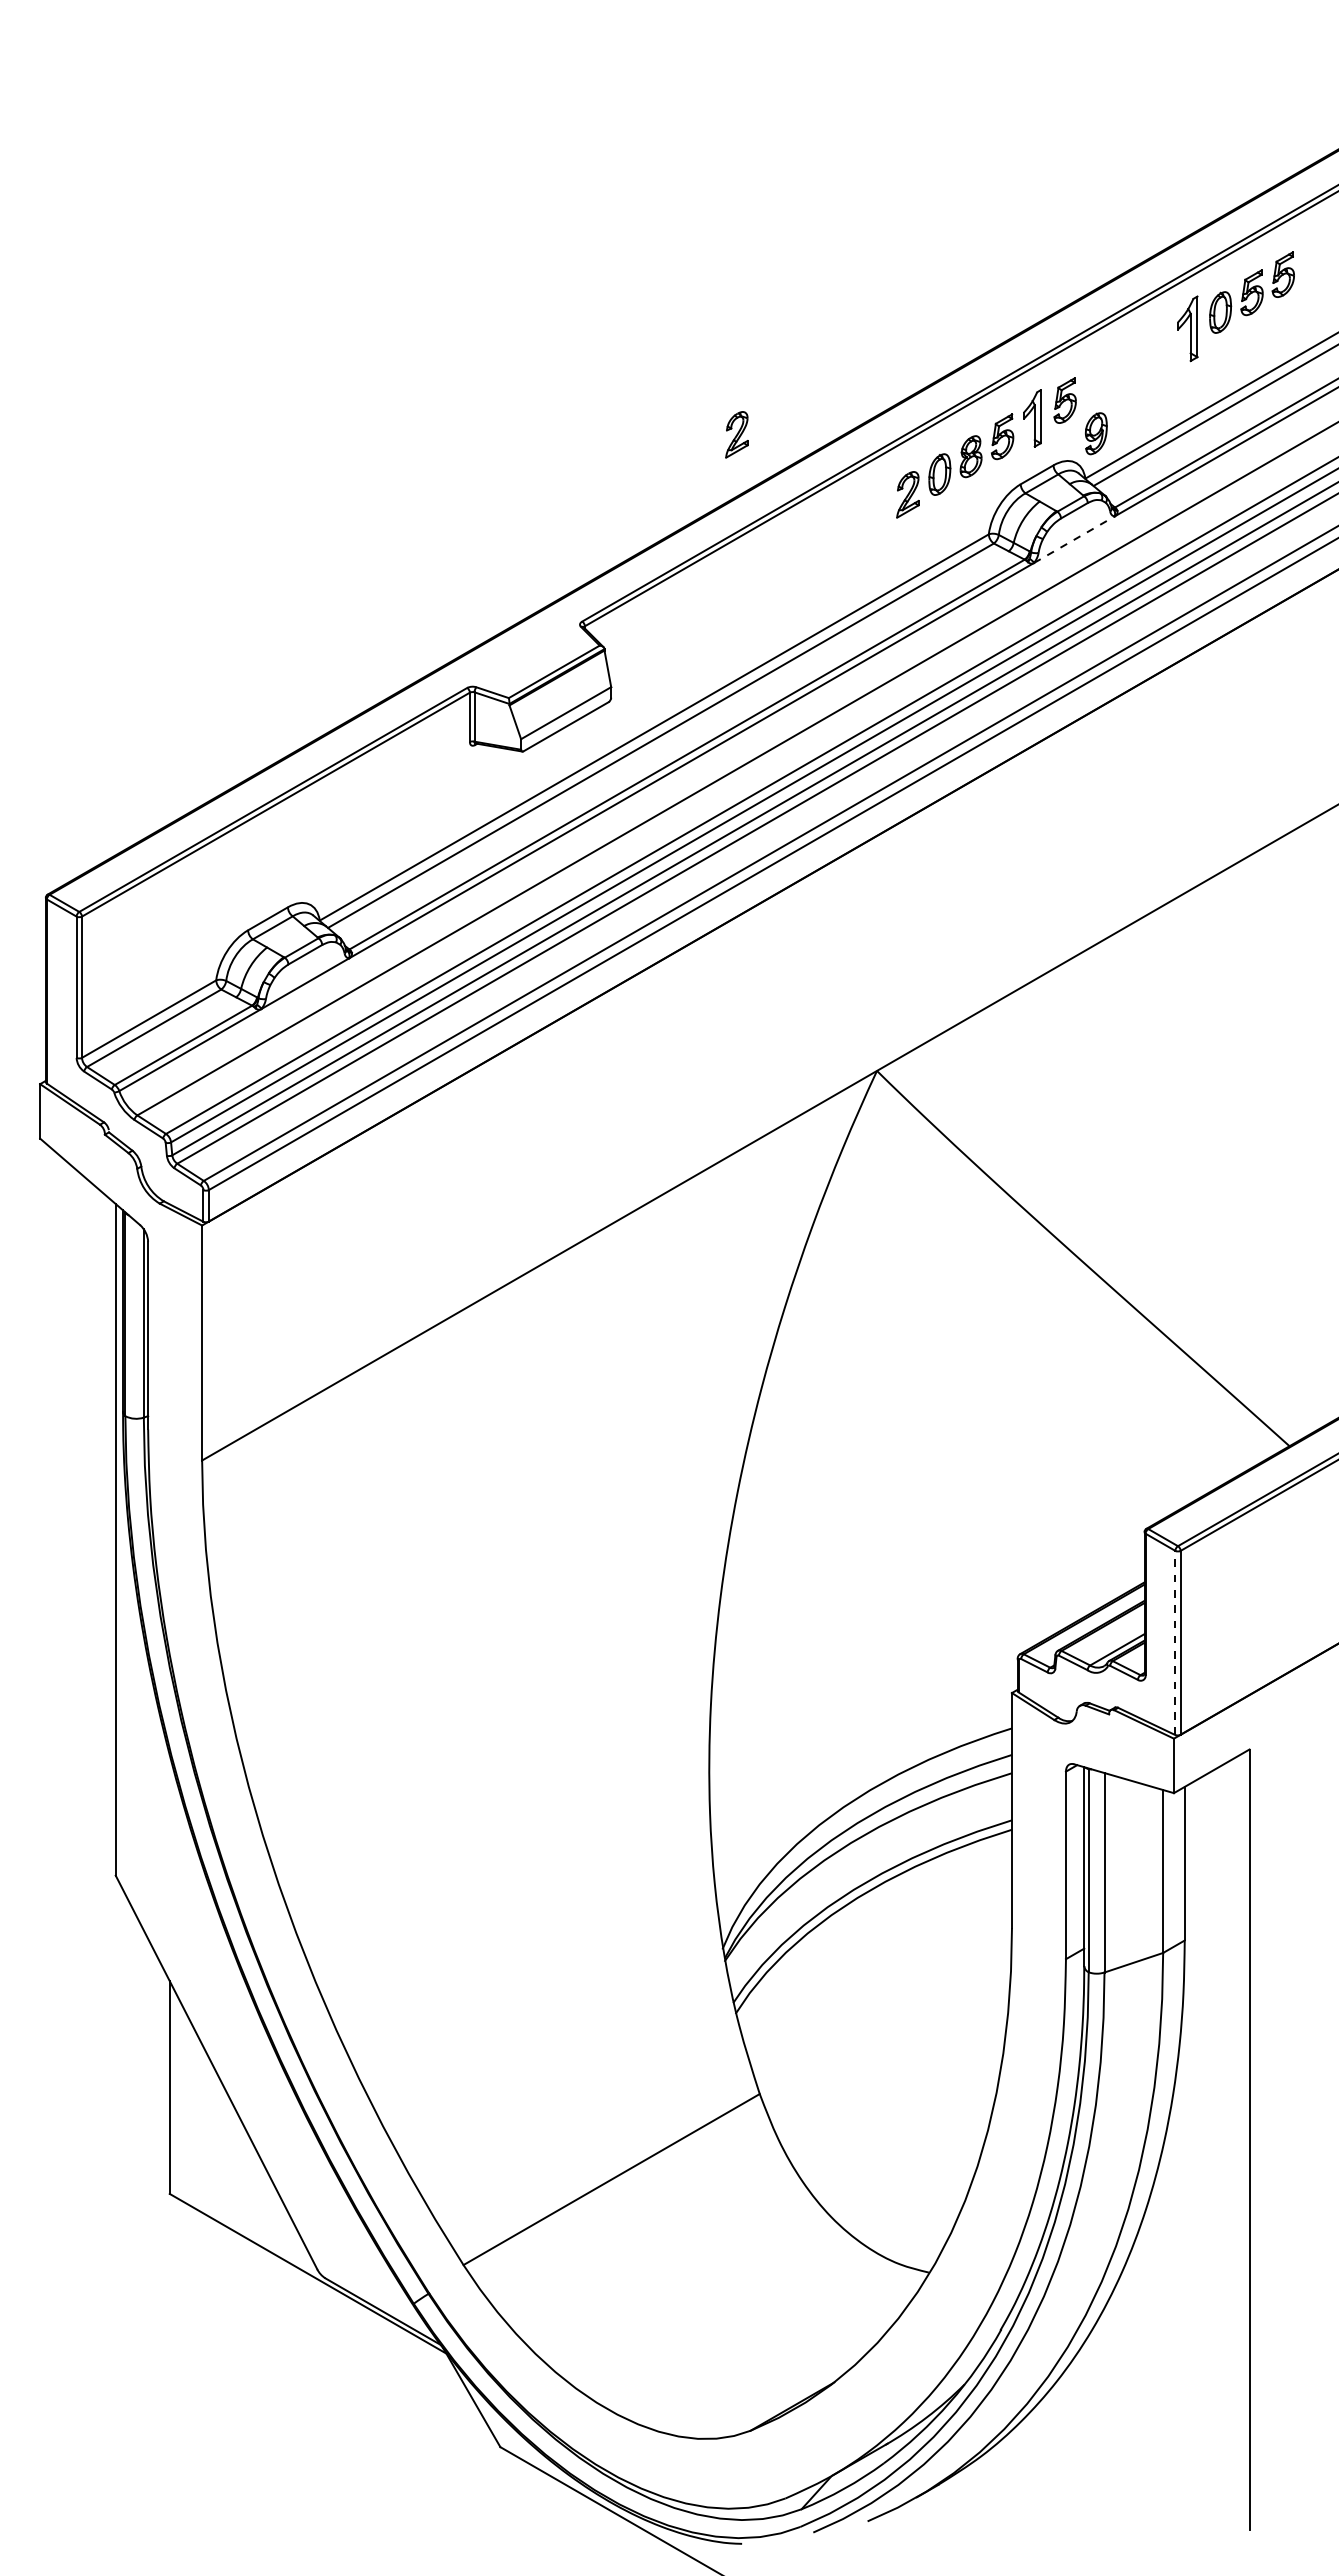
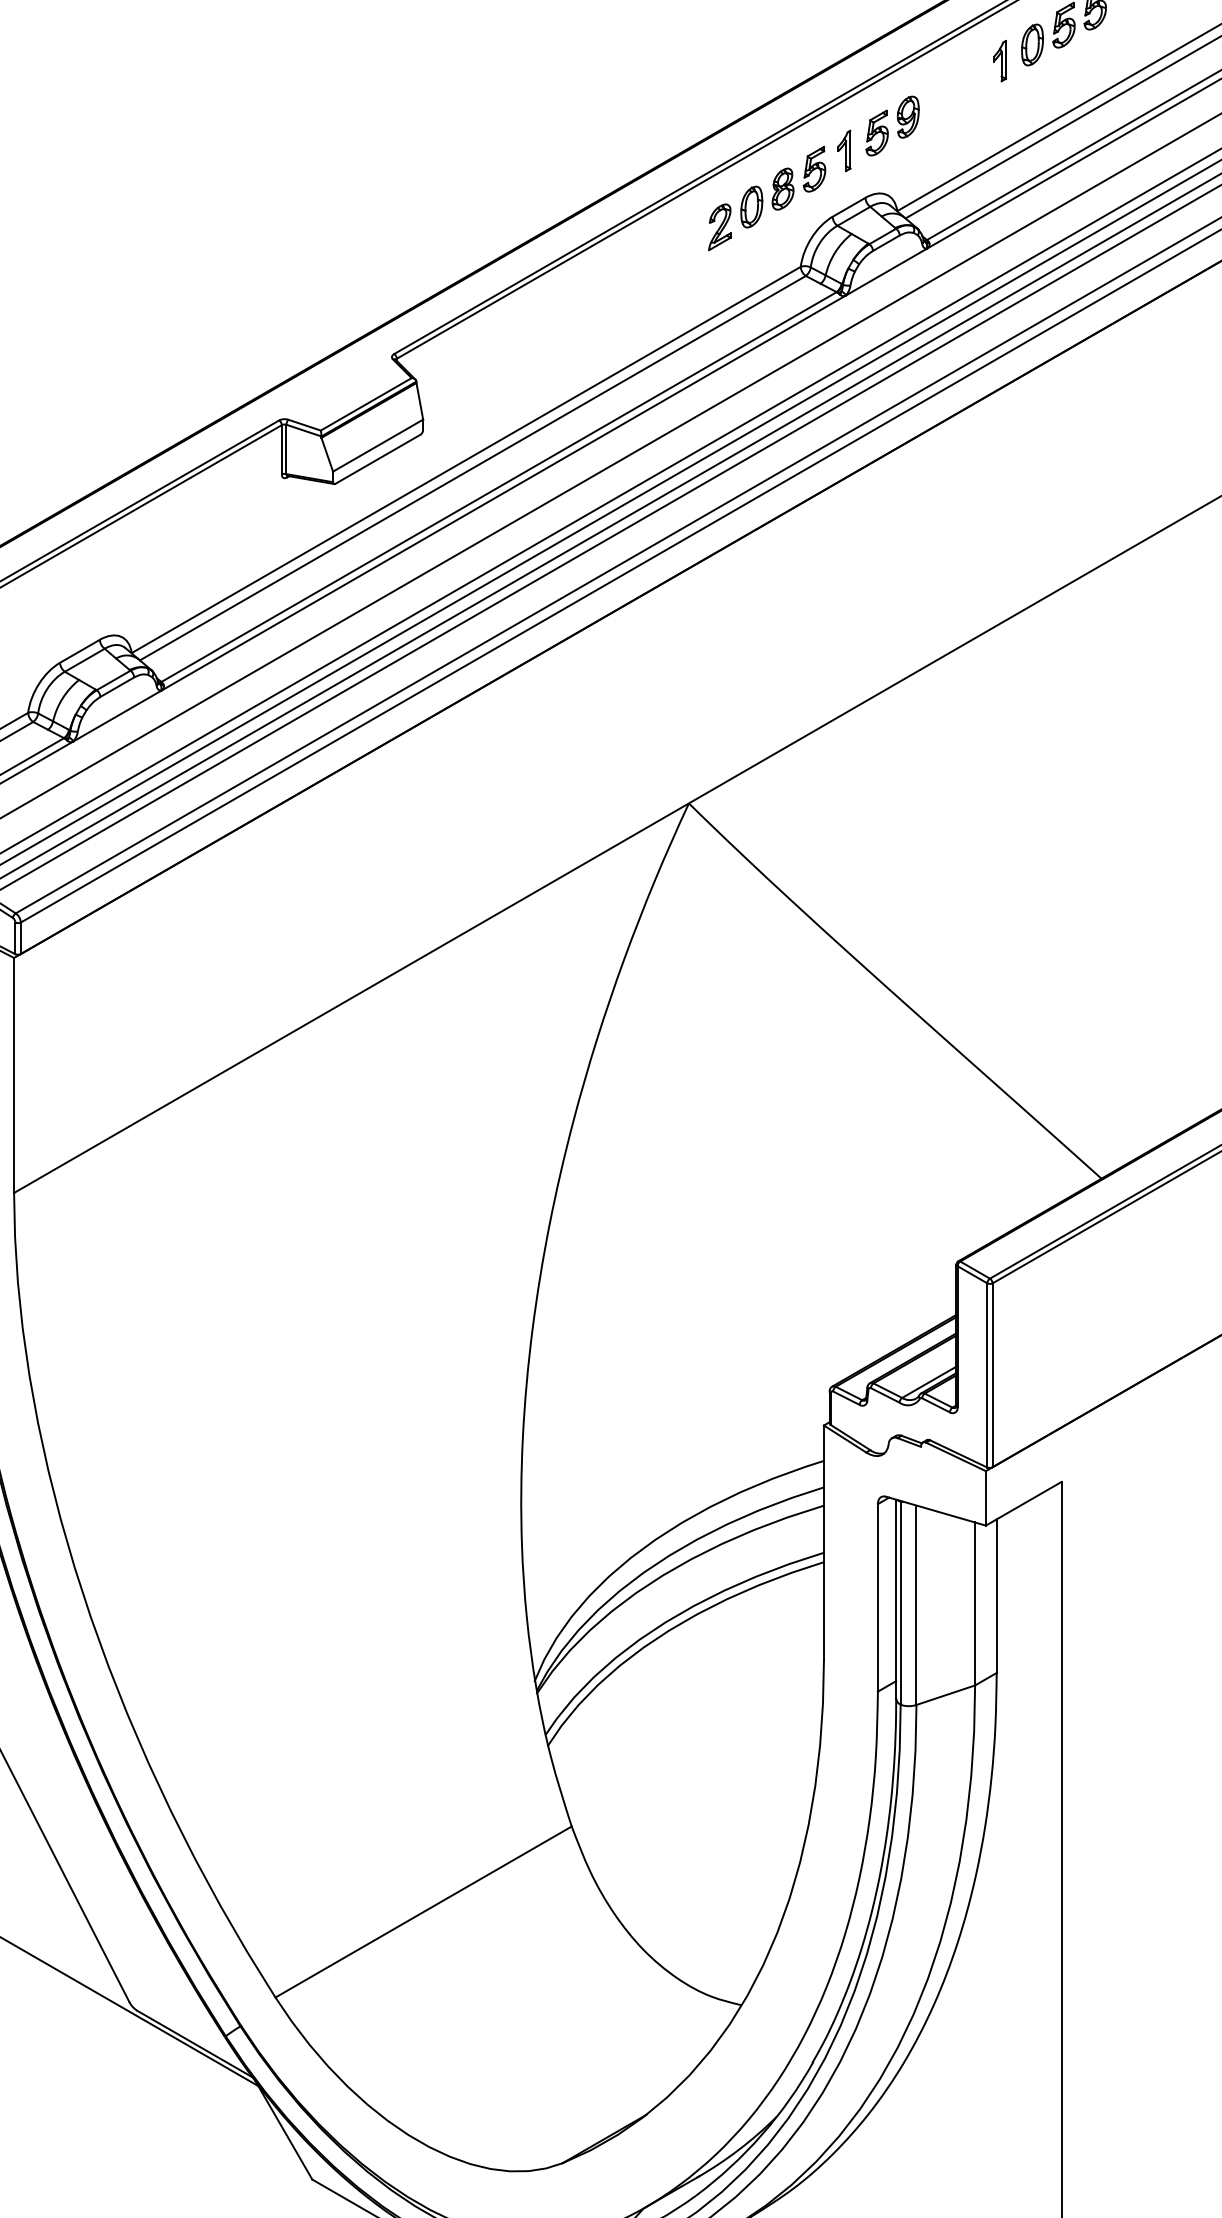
part: (1187, 328) -> (999, 60), size x0.62
part: (1032, 418) -> (844, 150), size x0.71
part: (1096, 433) -> (908, 116), moved
part: (736, 434) -> (548, 166), removed
line: (1074, 539) -> (886, 271), dashed -> solid
line: (1175, 1642) -> (987, 1374), dashed -> solid

